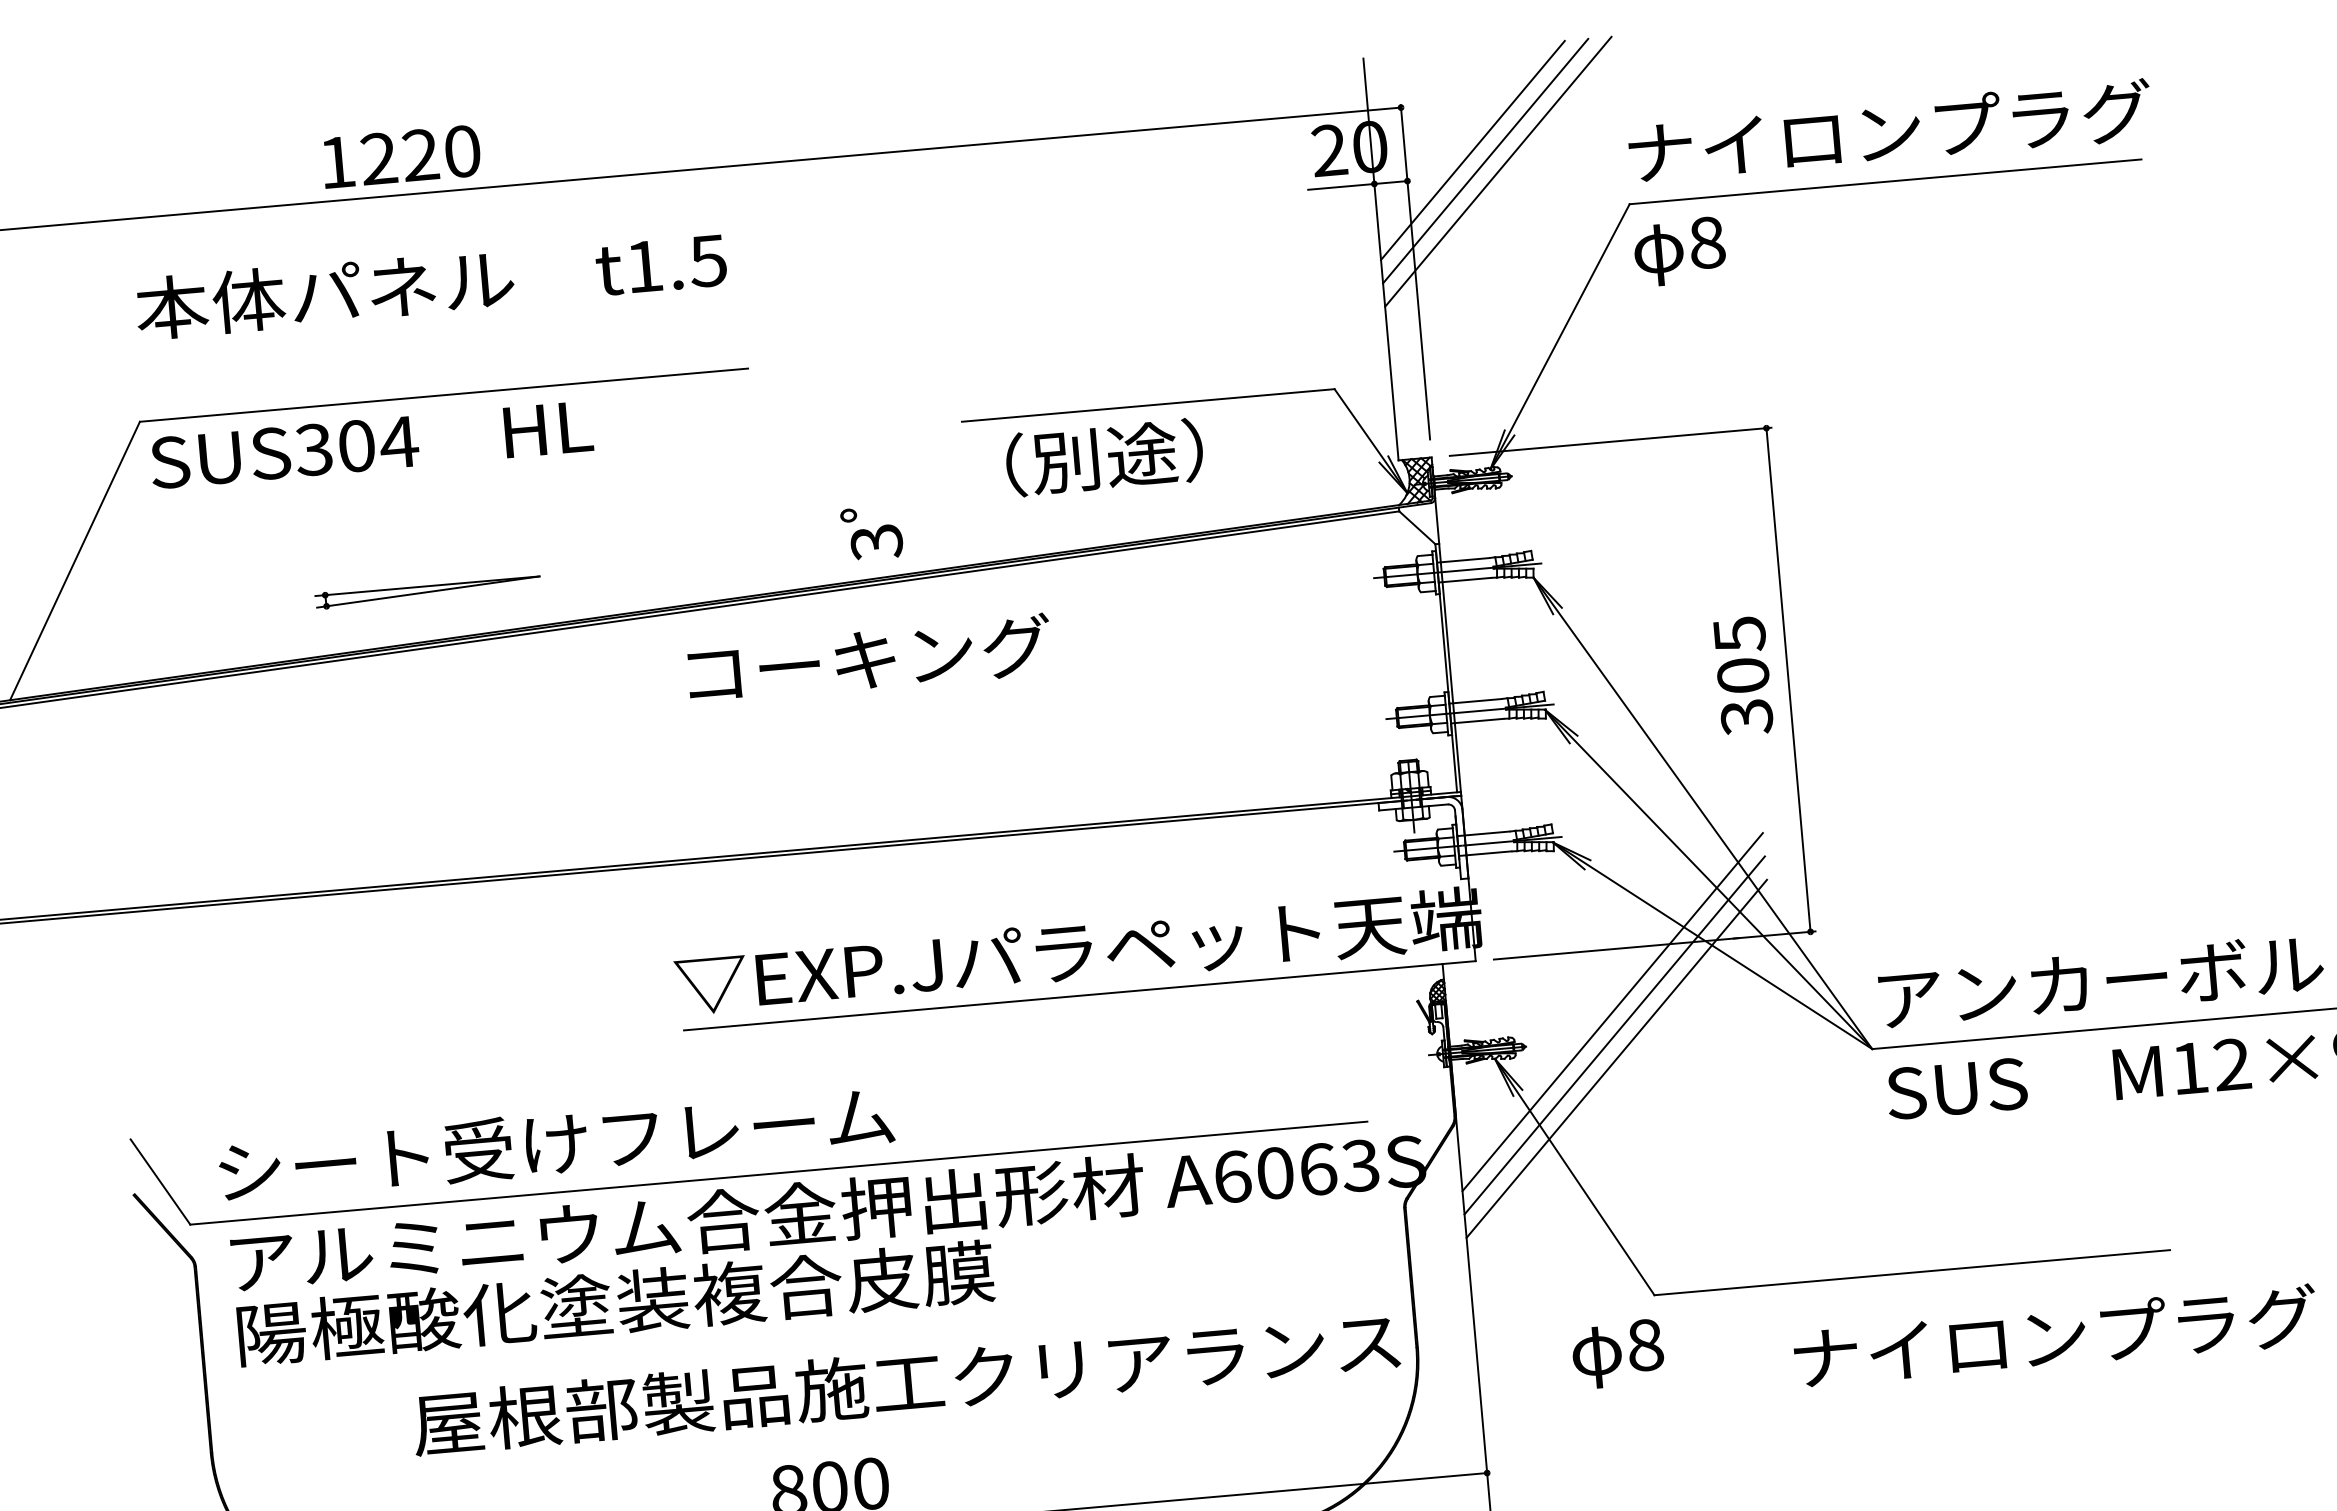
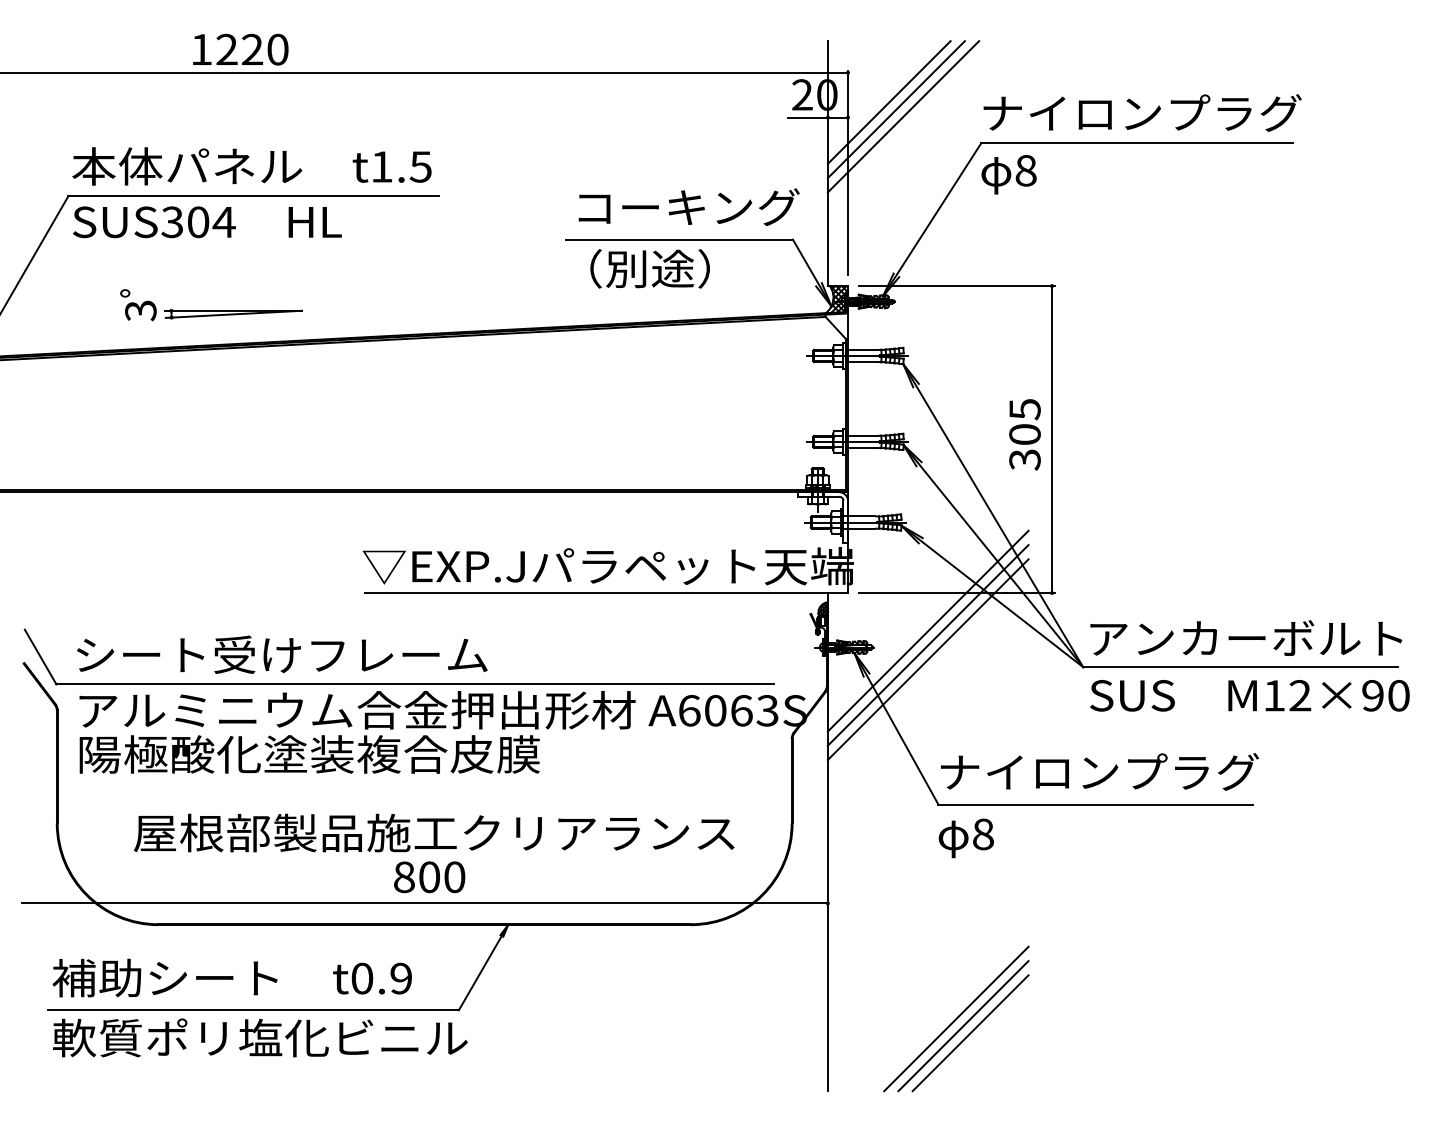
text: (430, 284) -> (251, 166), moved
text: (872, 533) -> (138, 305), moved
text: (868, 657) -> (688, 206), moved
text: (2054, 1335) -> (1099, 771), moved
text: (1616, 1354) -> (965, 838), moved
text: (905, 1382) -> (433, 832), moved

